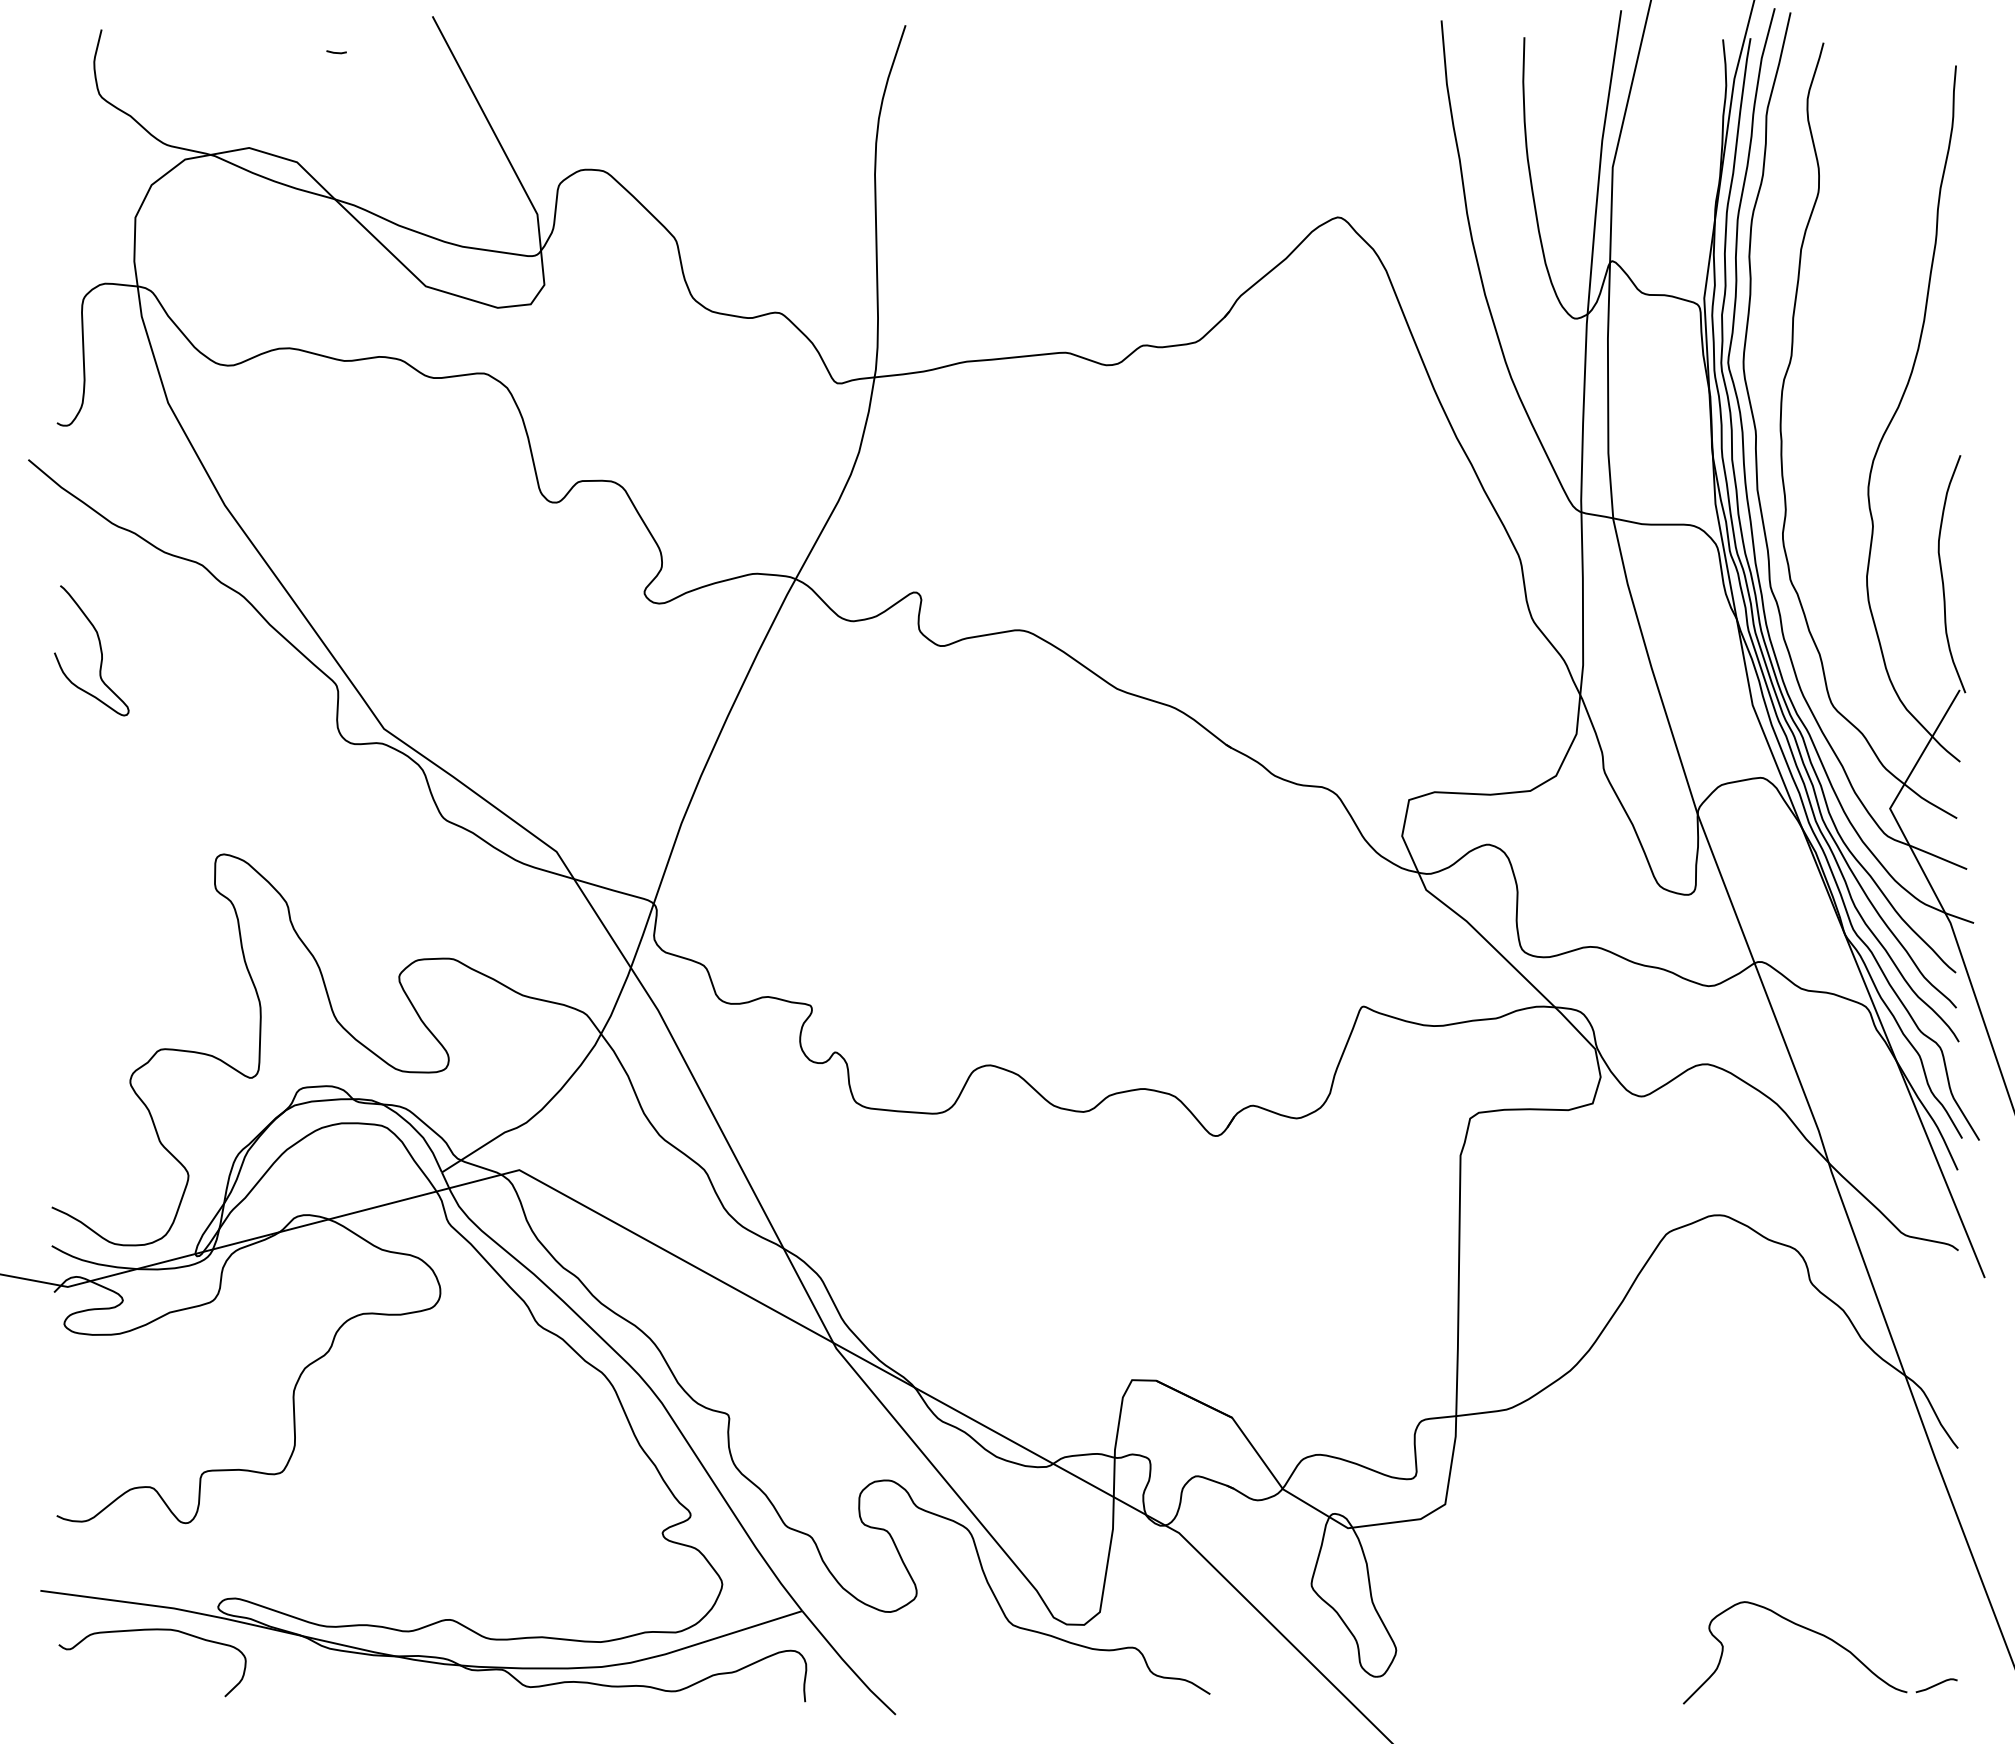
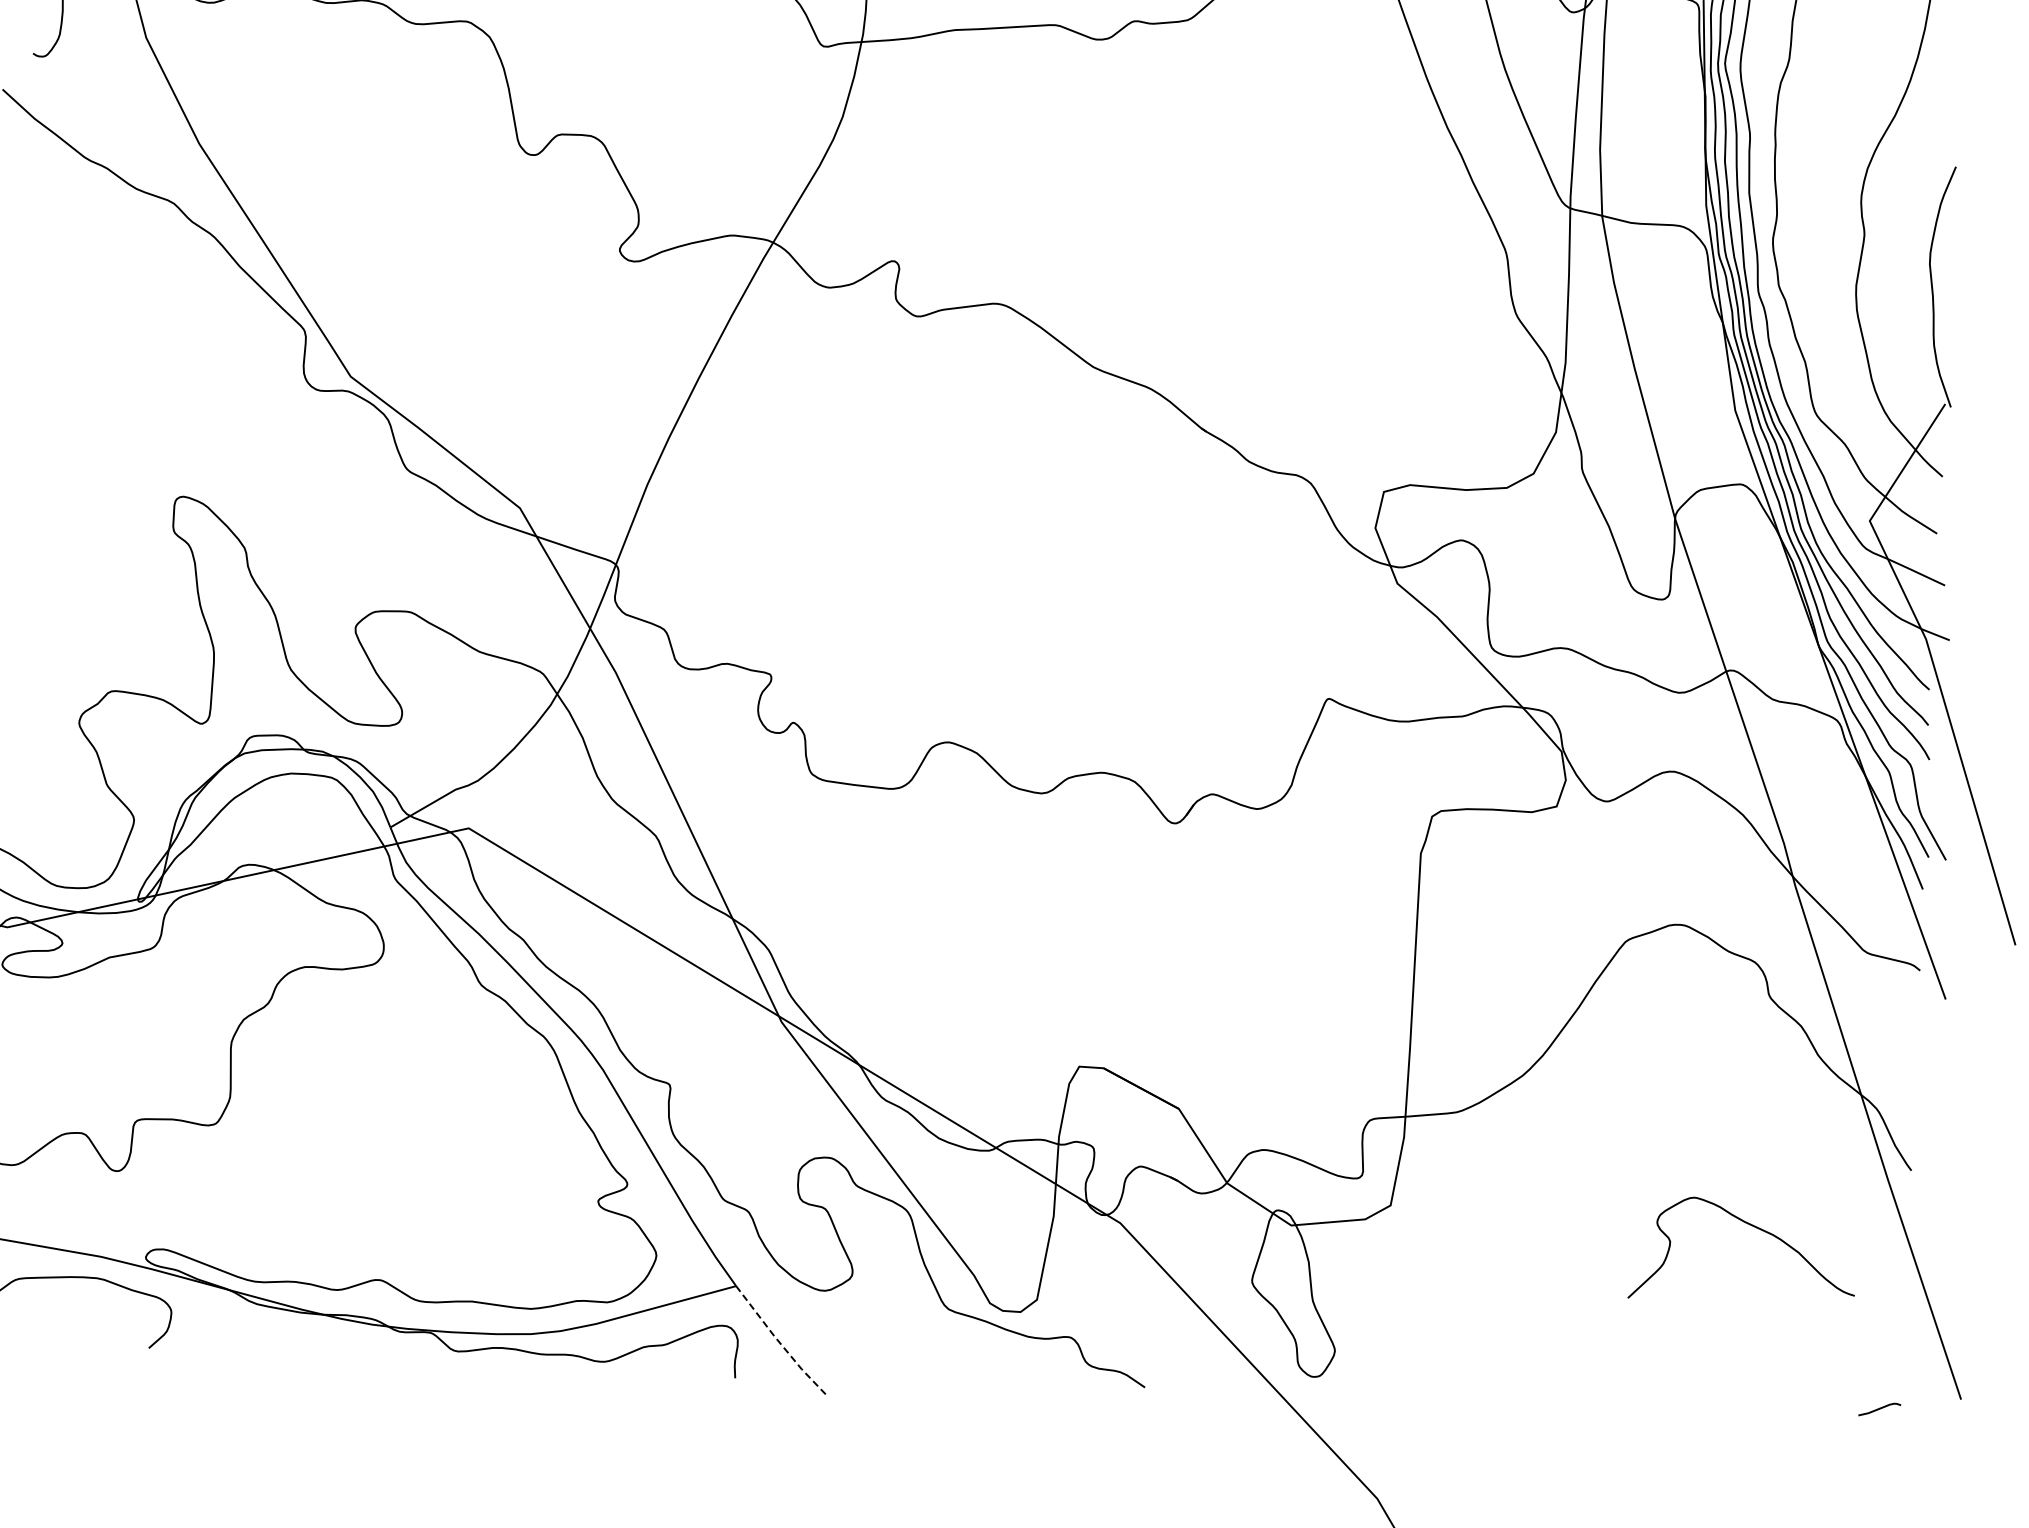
curve: (99, 647) -> (66, 282), removed
curve: (1803, 1628) -> (1752, 1226), moved
line: (847, 1664) -> (779, 1342), solid -> dashed

